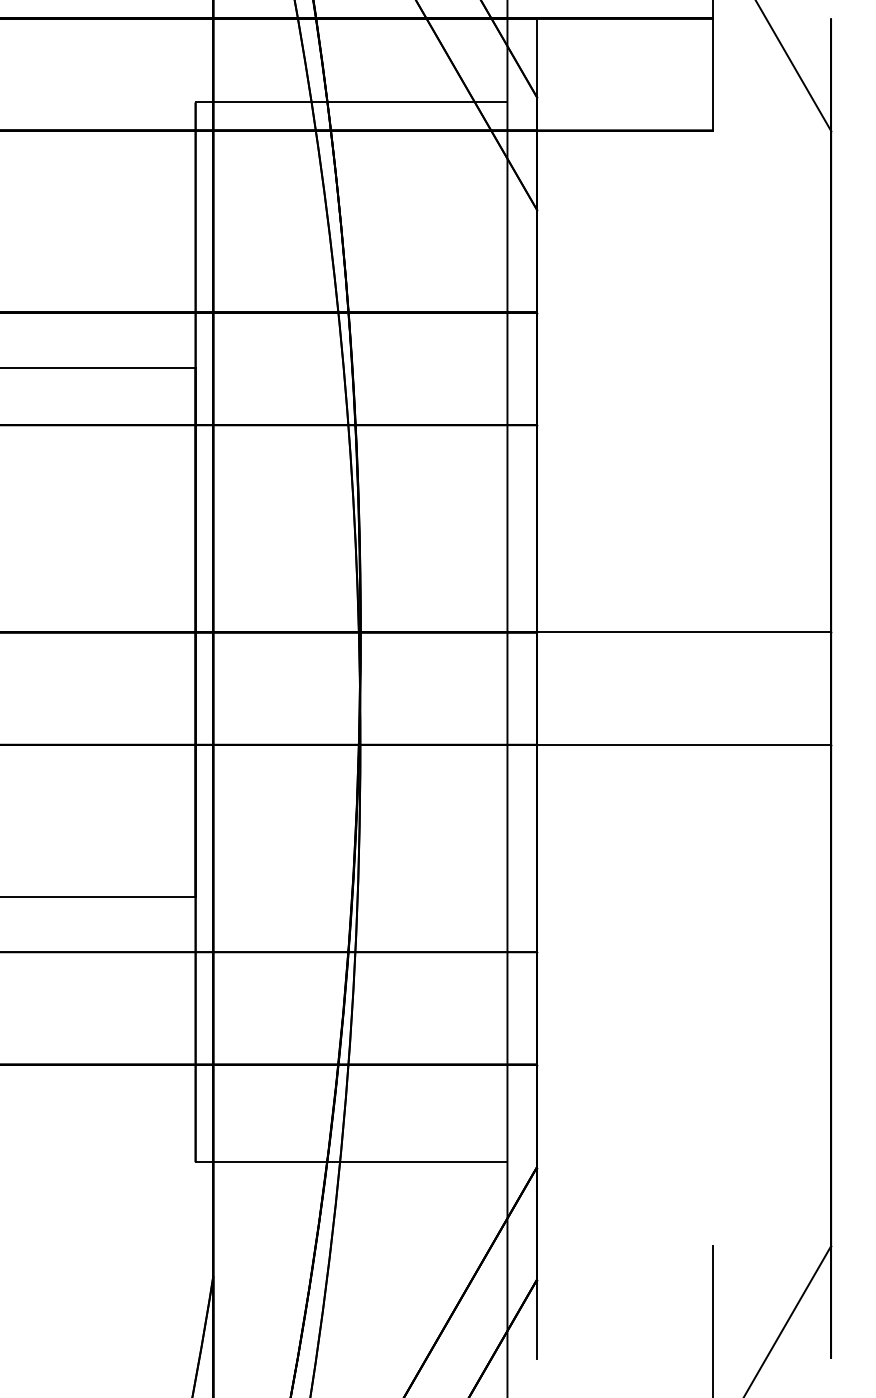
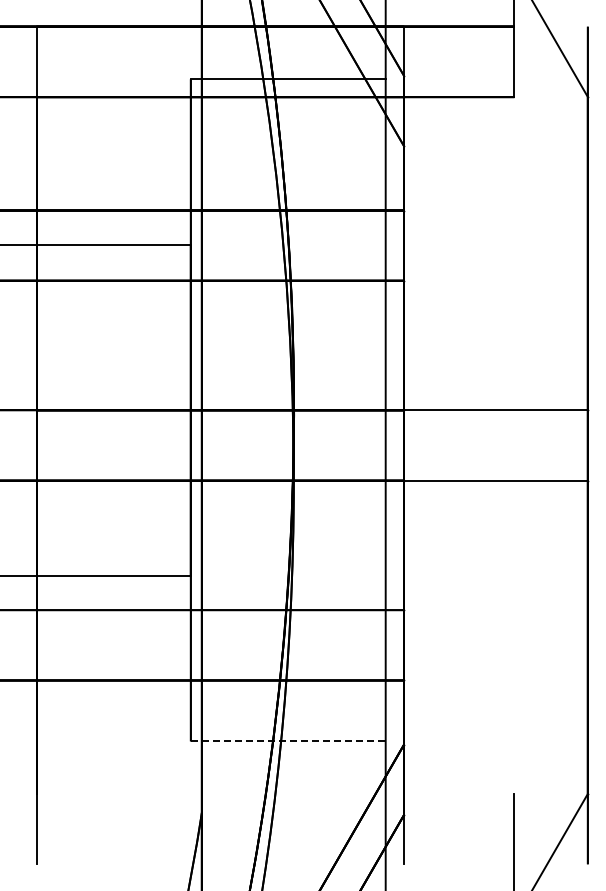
line: (351, 1162) -> (288, 741), solid -> dashed

